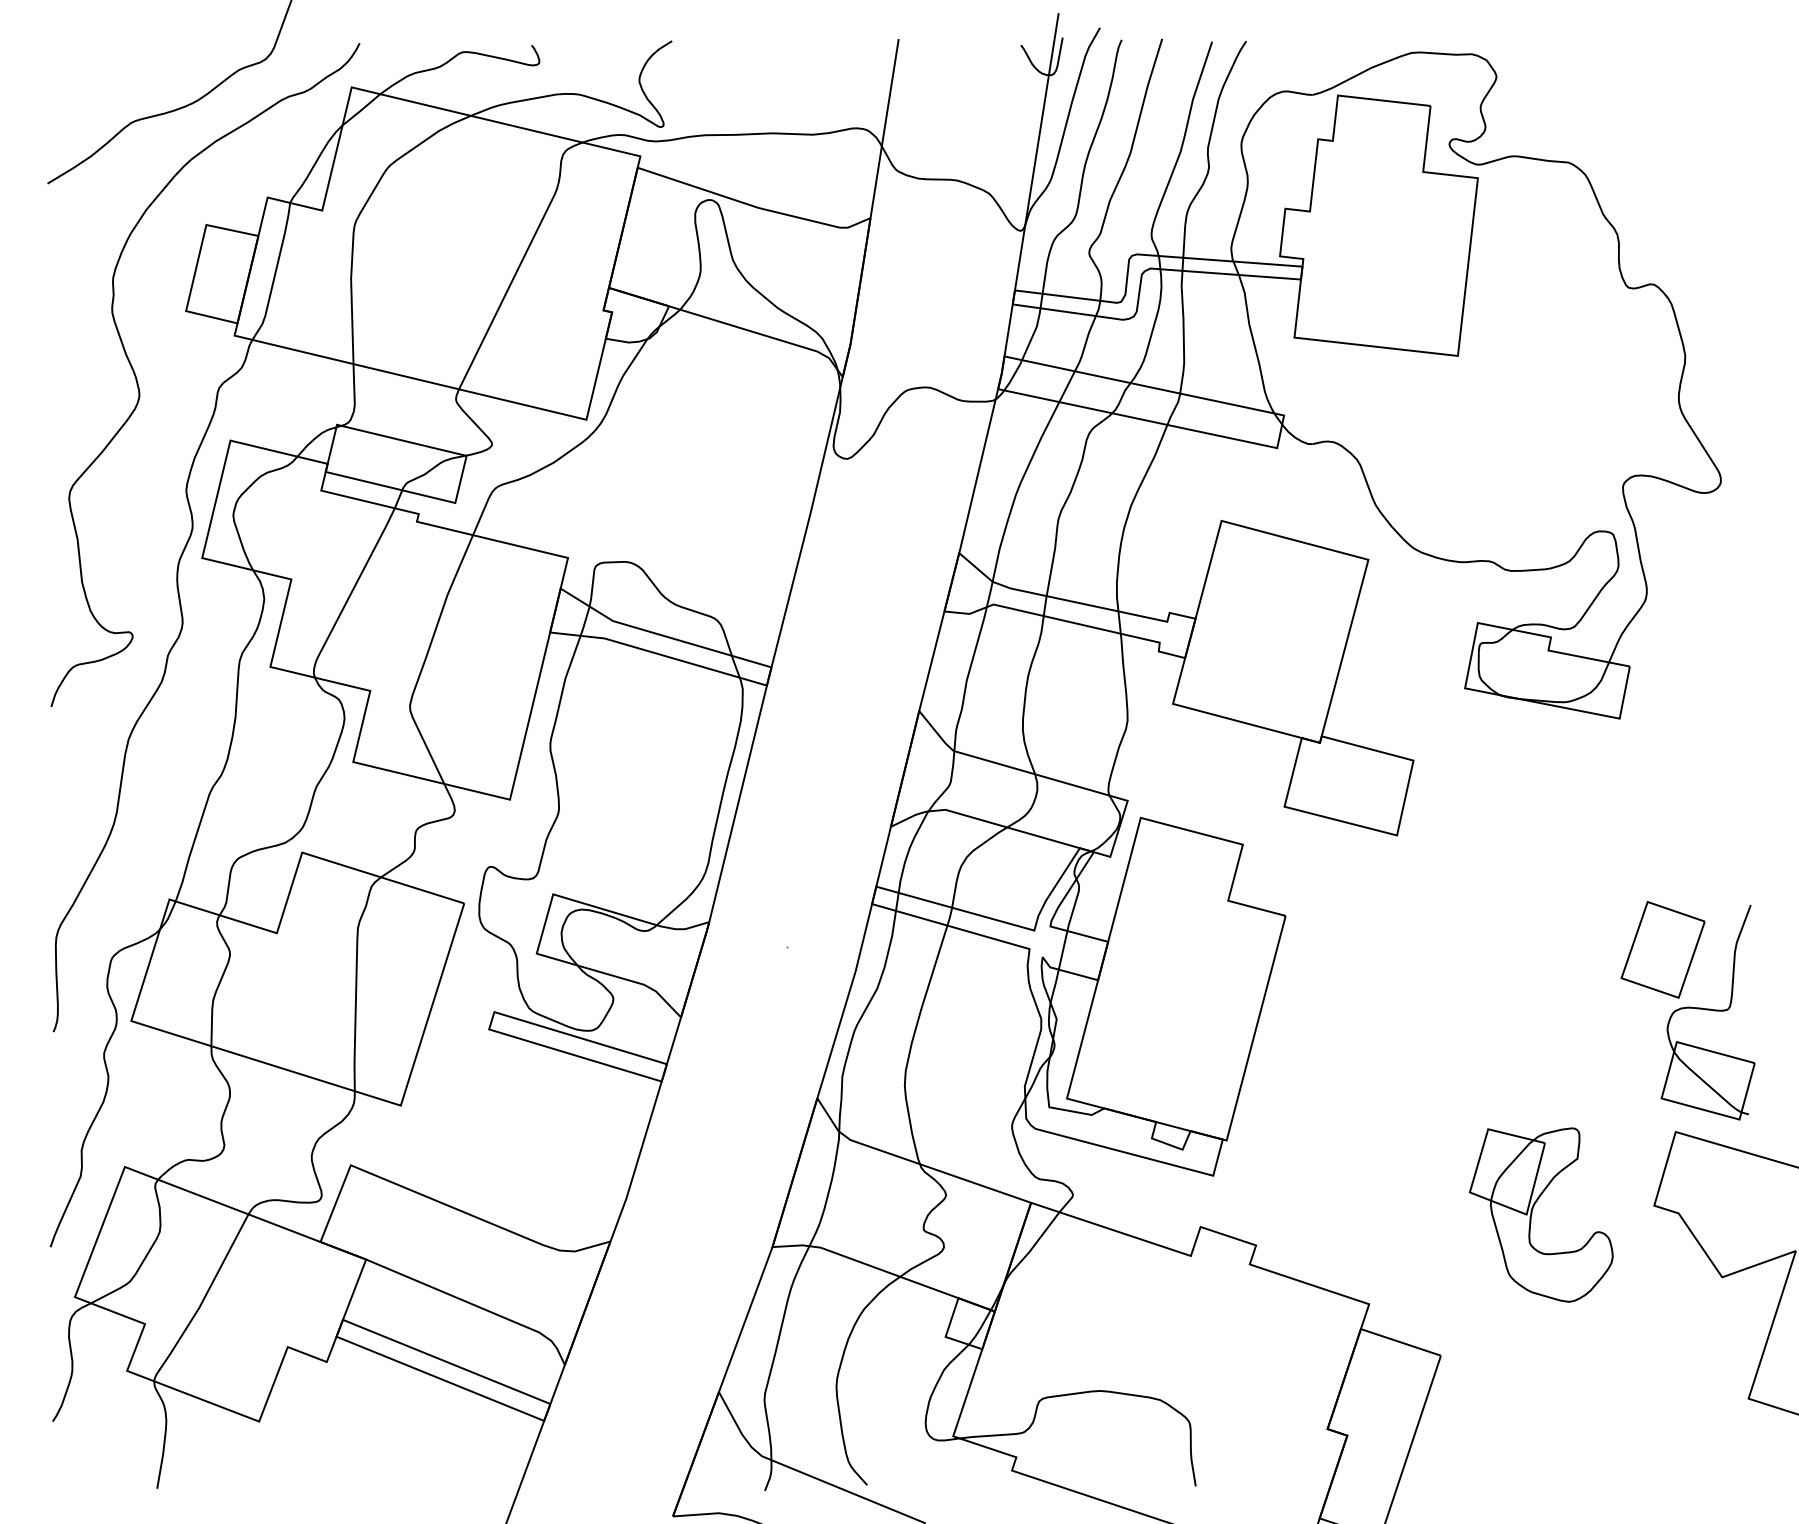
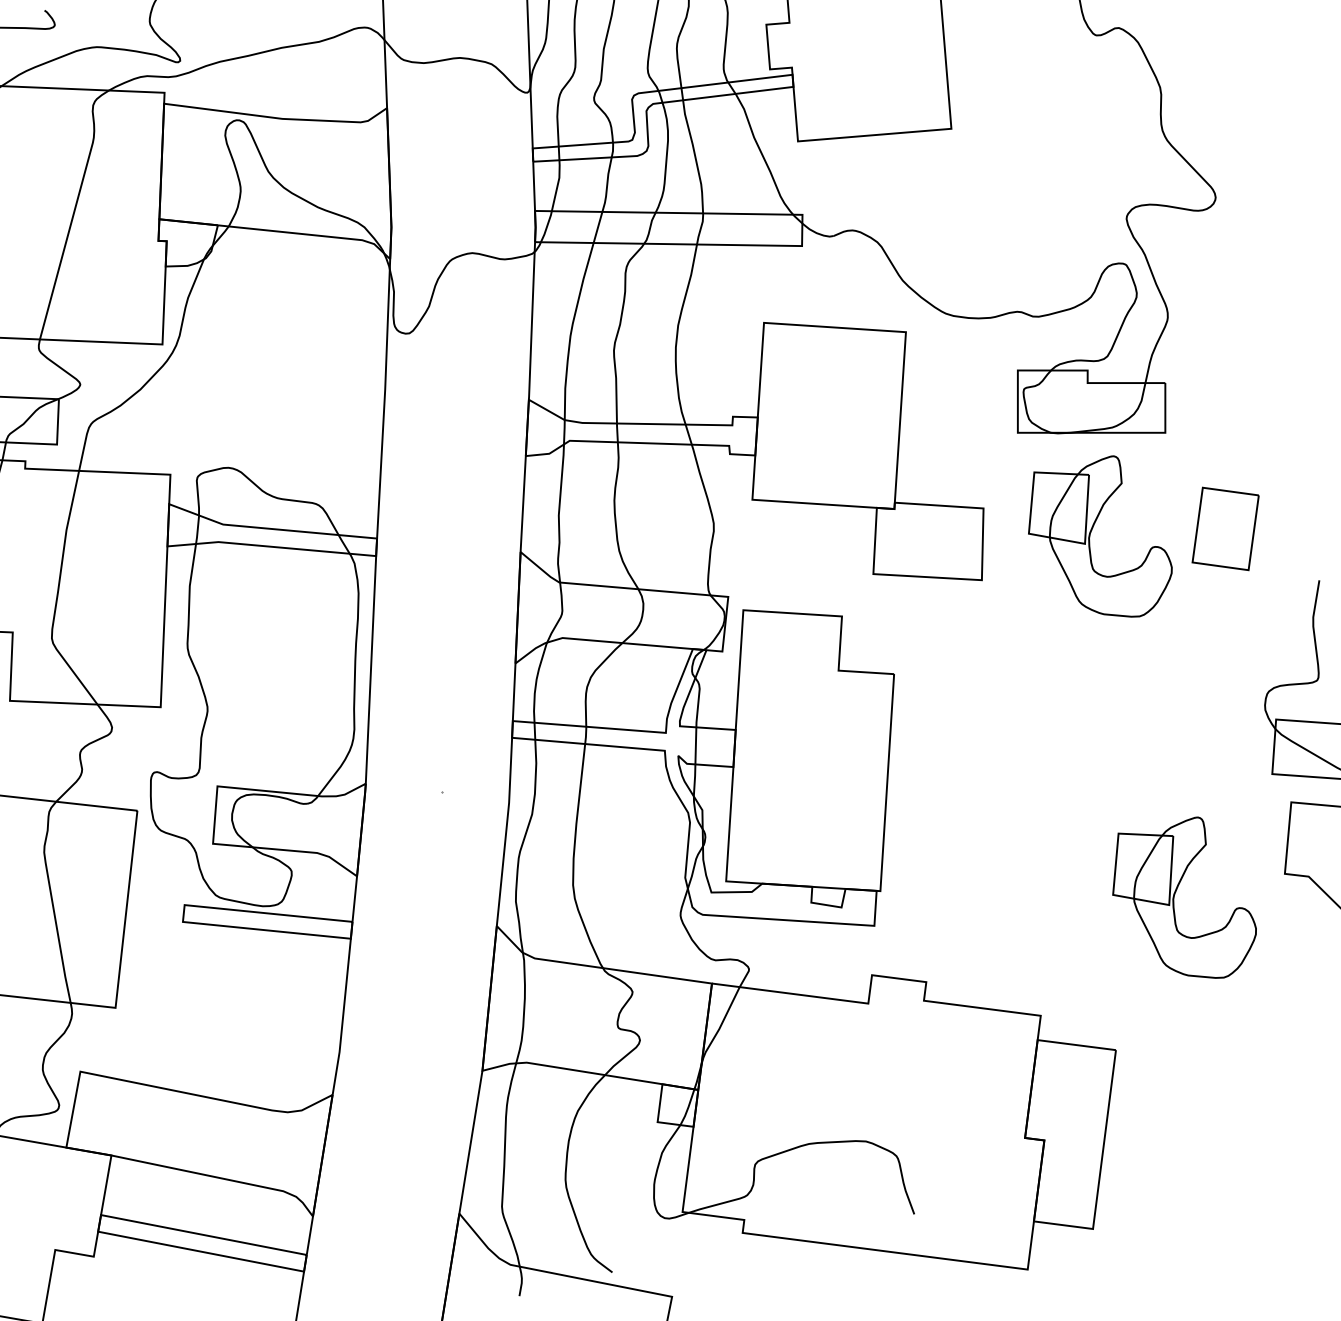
part: (1518, 818) -> (1090, 542), added
part: (1662, 949) -> (1225, 528), moved

